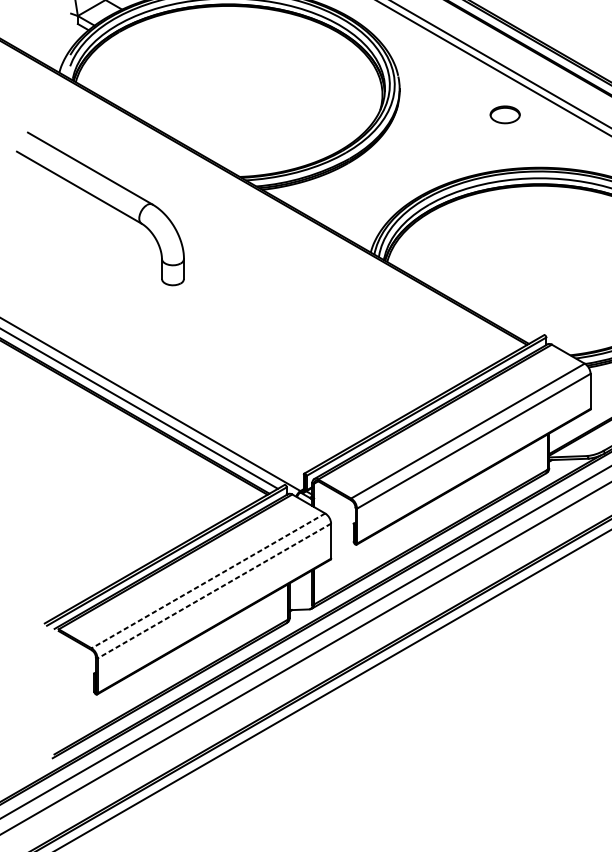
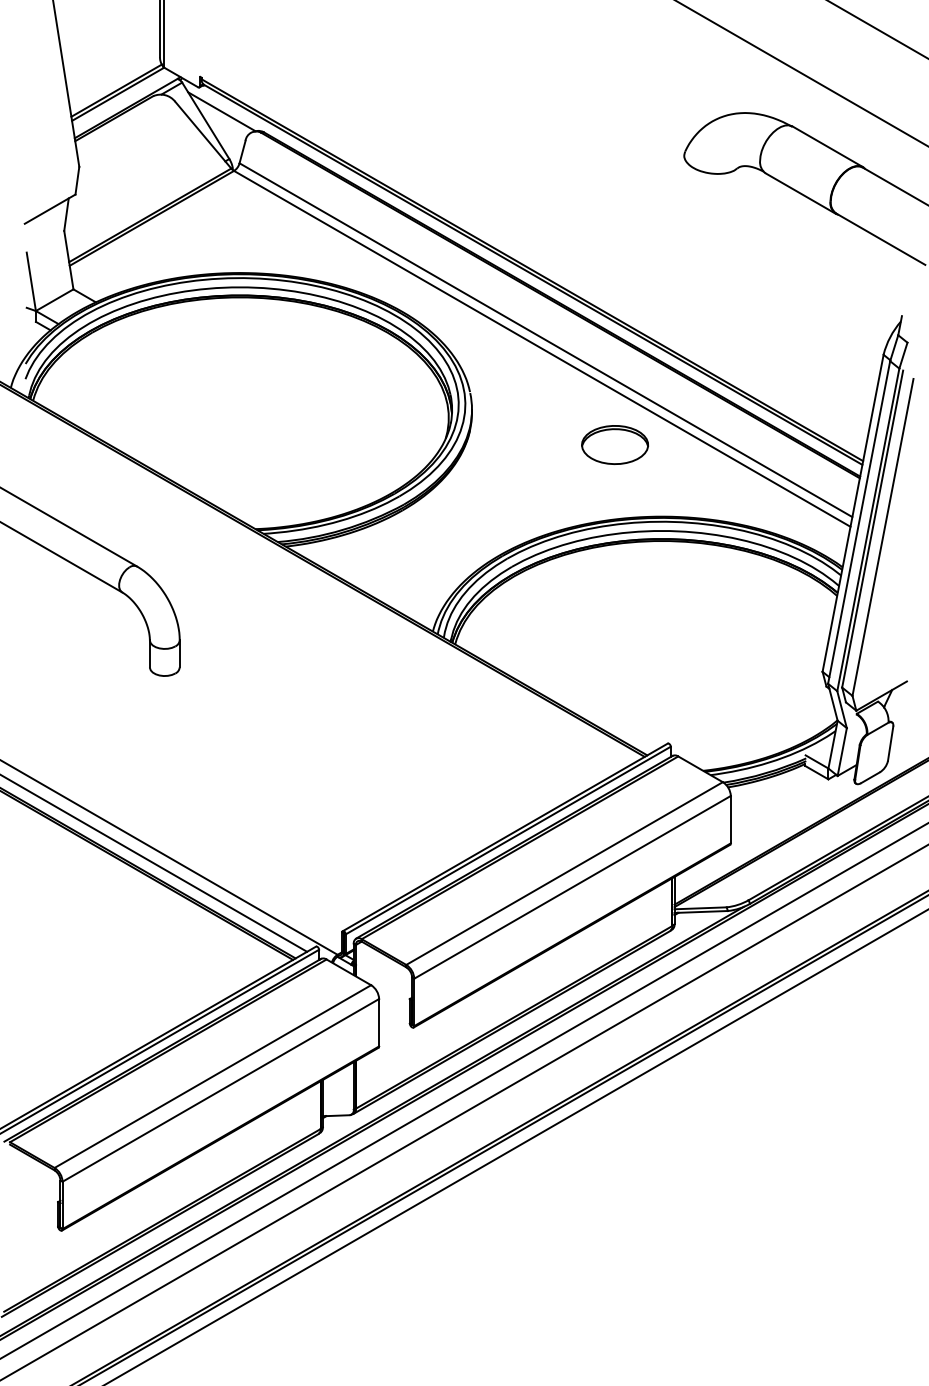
part: (504, 114) -> (614, 444), size x1.67
line: (208, 580) -> (212, 1076), dashed -> solid
line: (214, 591) -> (220, 1090), dashed -> solid

